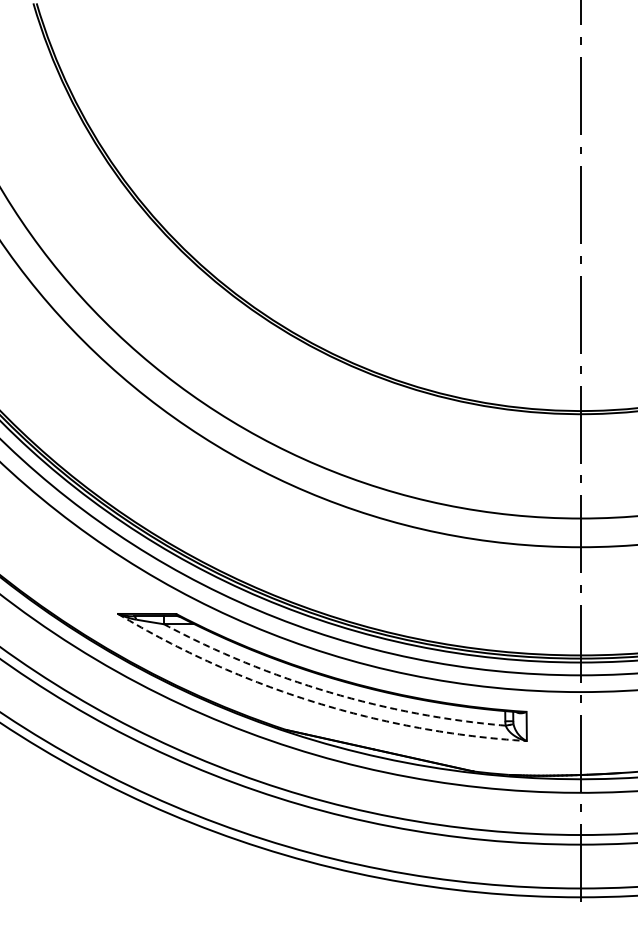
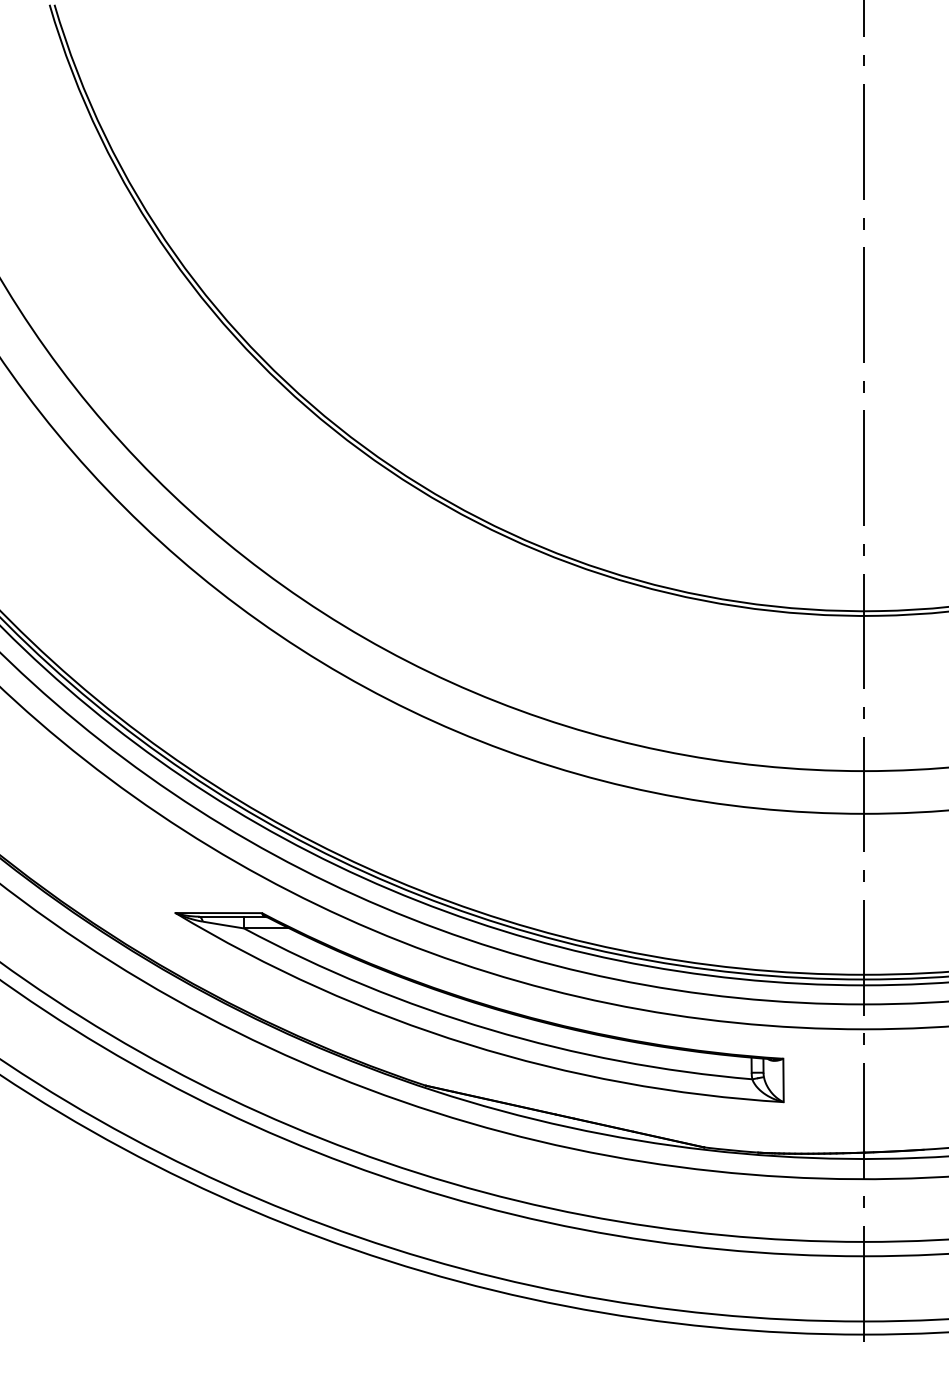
arc: (329, 692) -> (490, 1029), dashed -> solid
arc: (314, 702) -> (467, 1044), dashed -> solid

